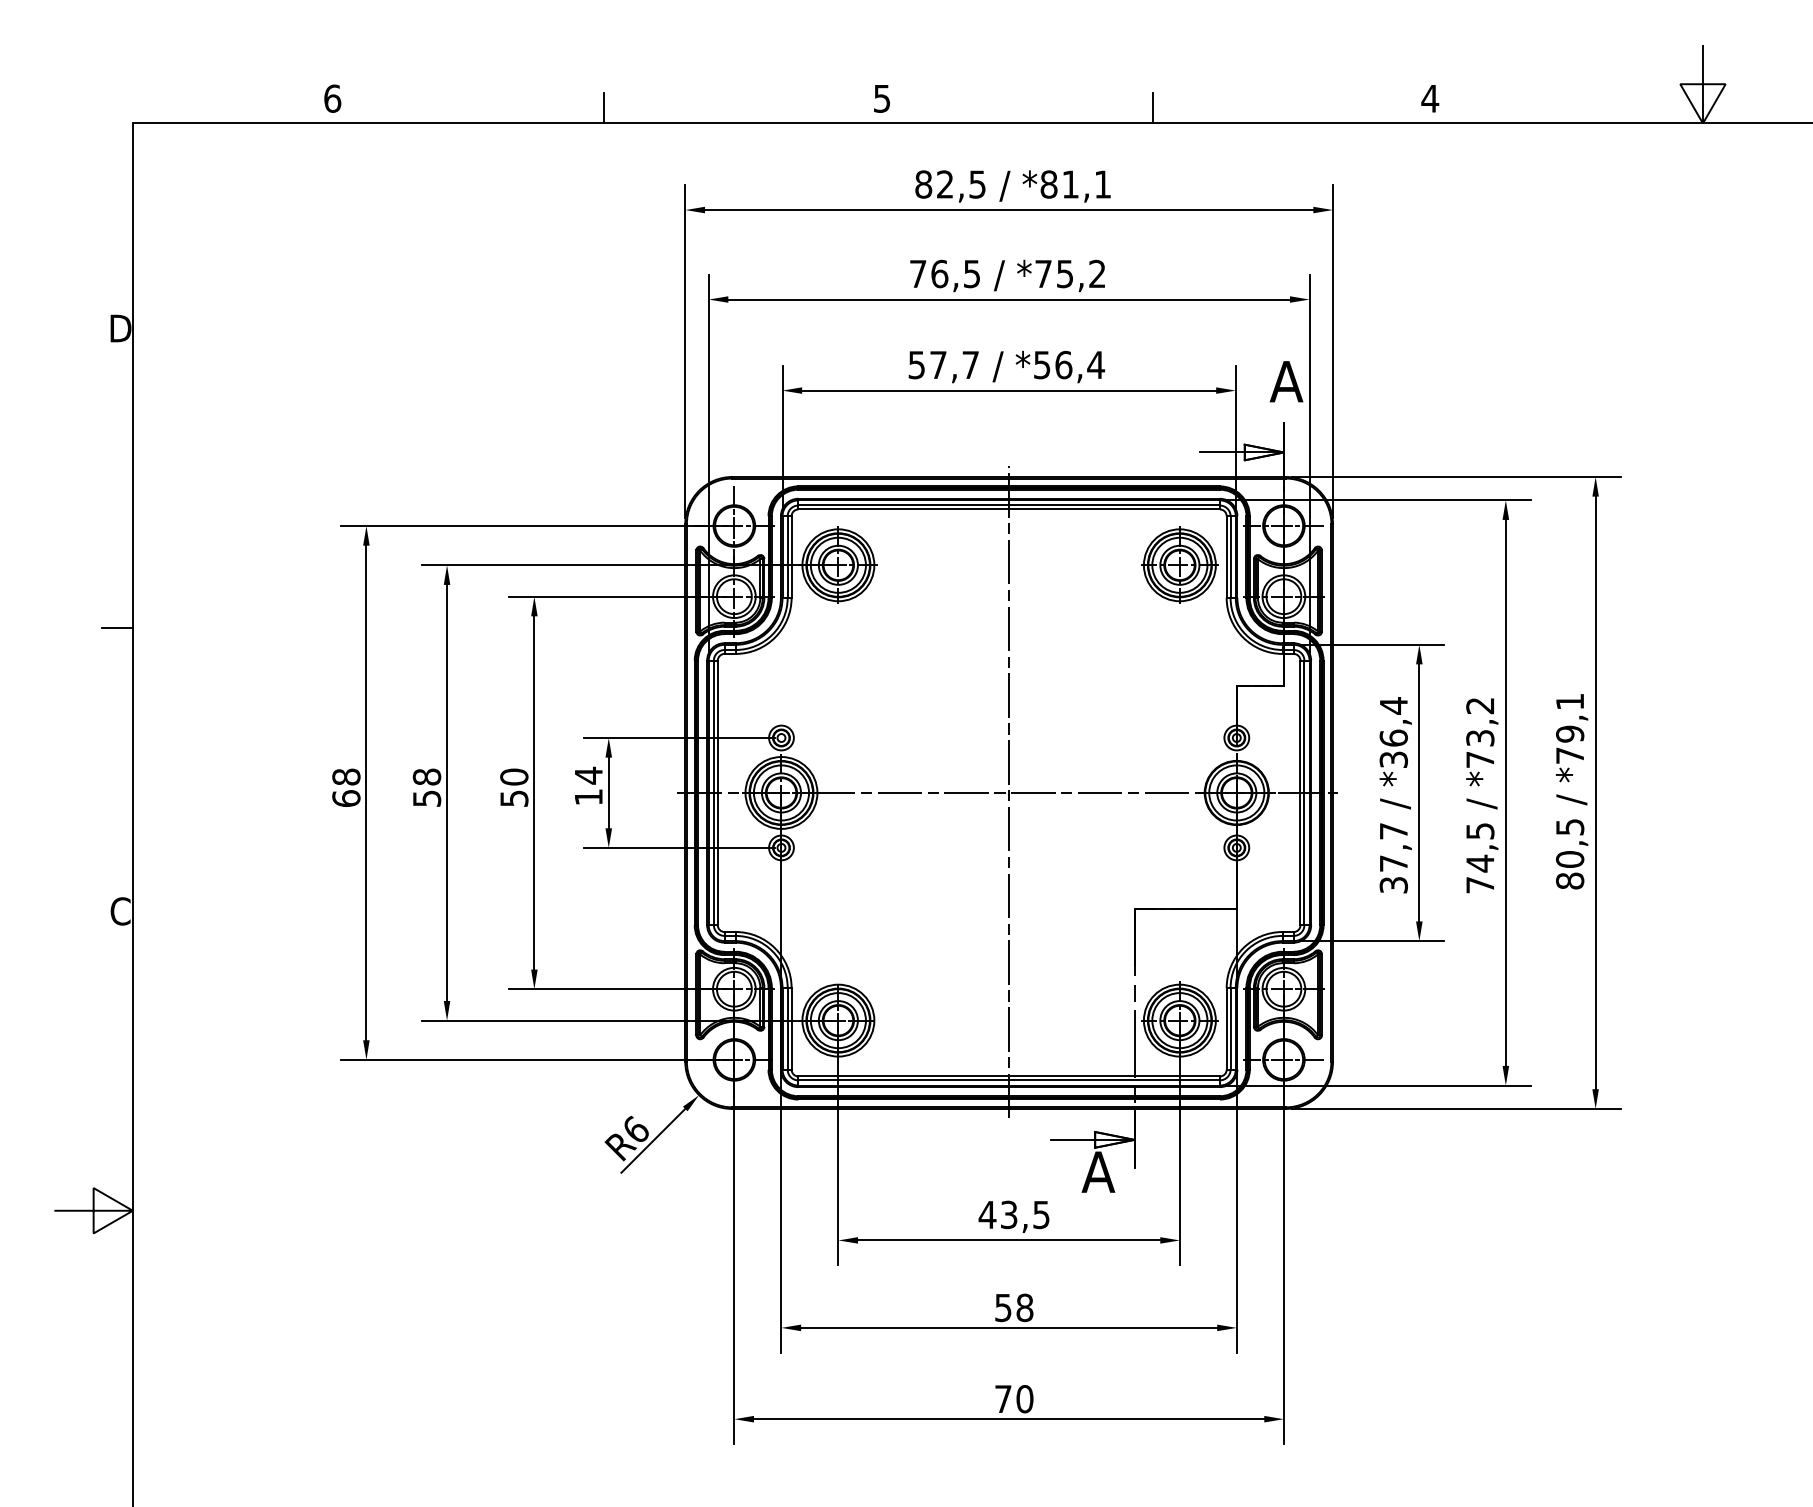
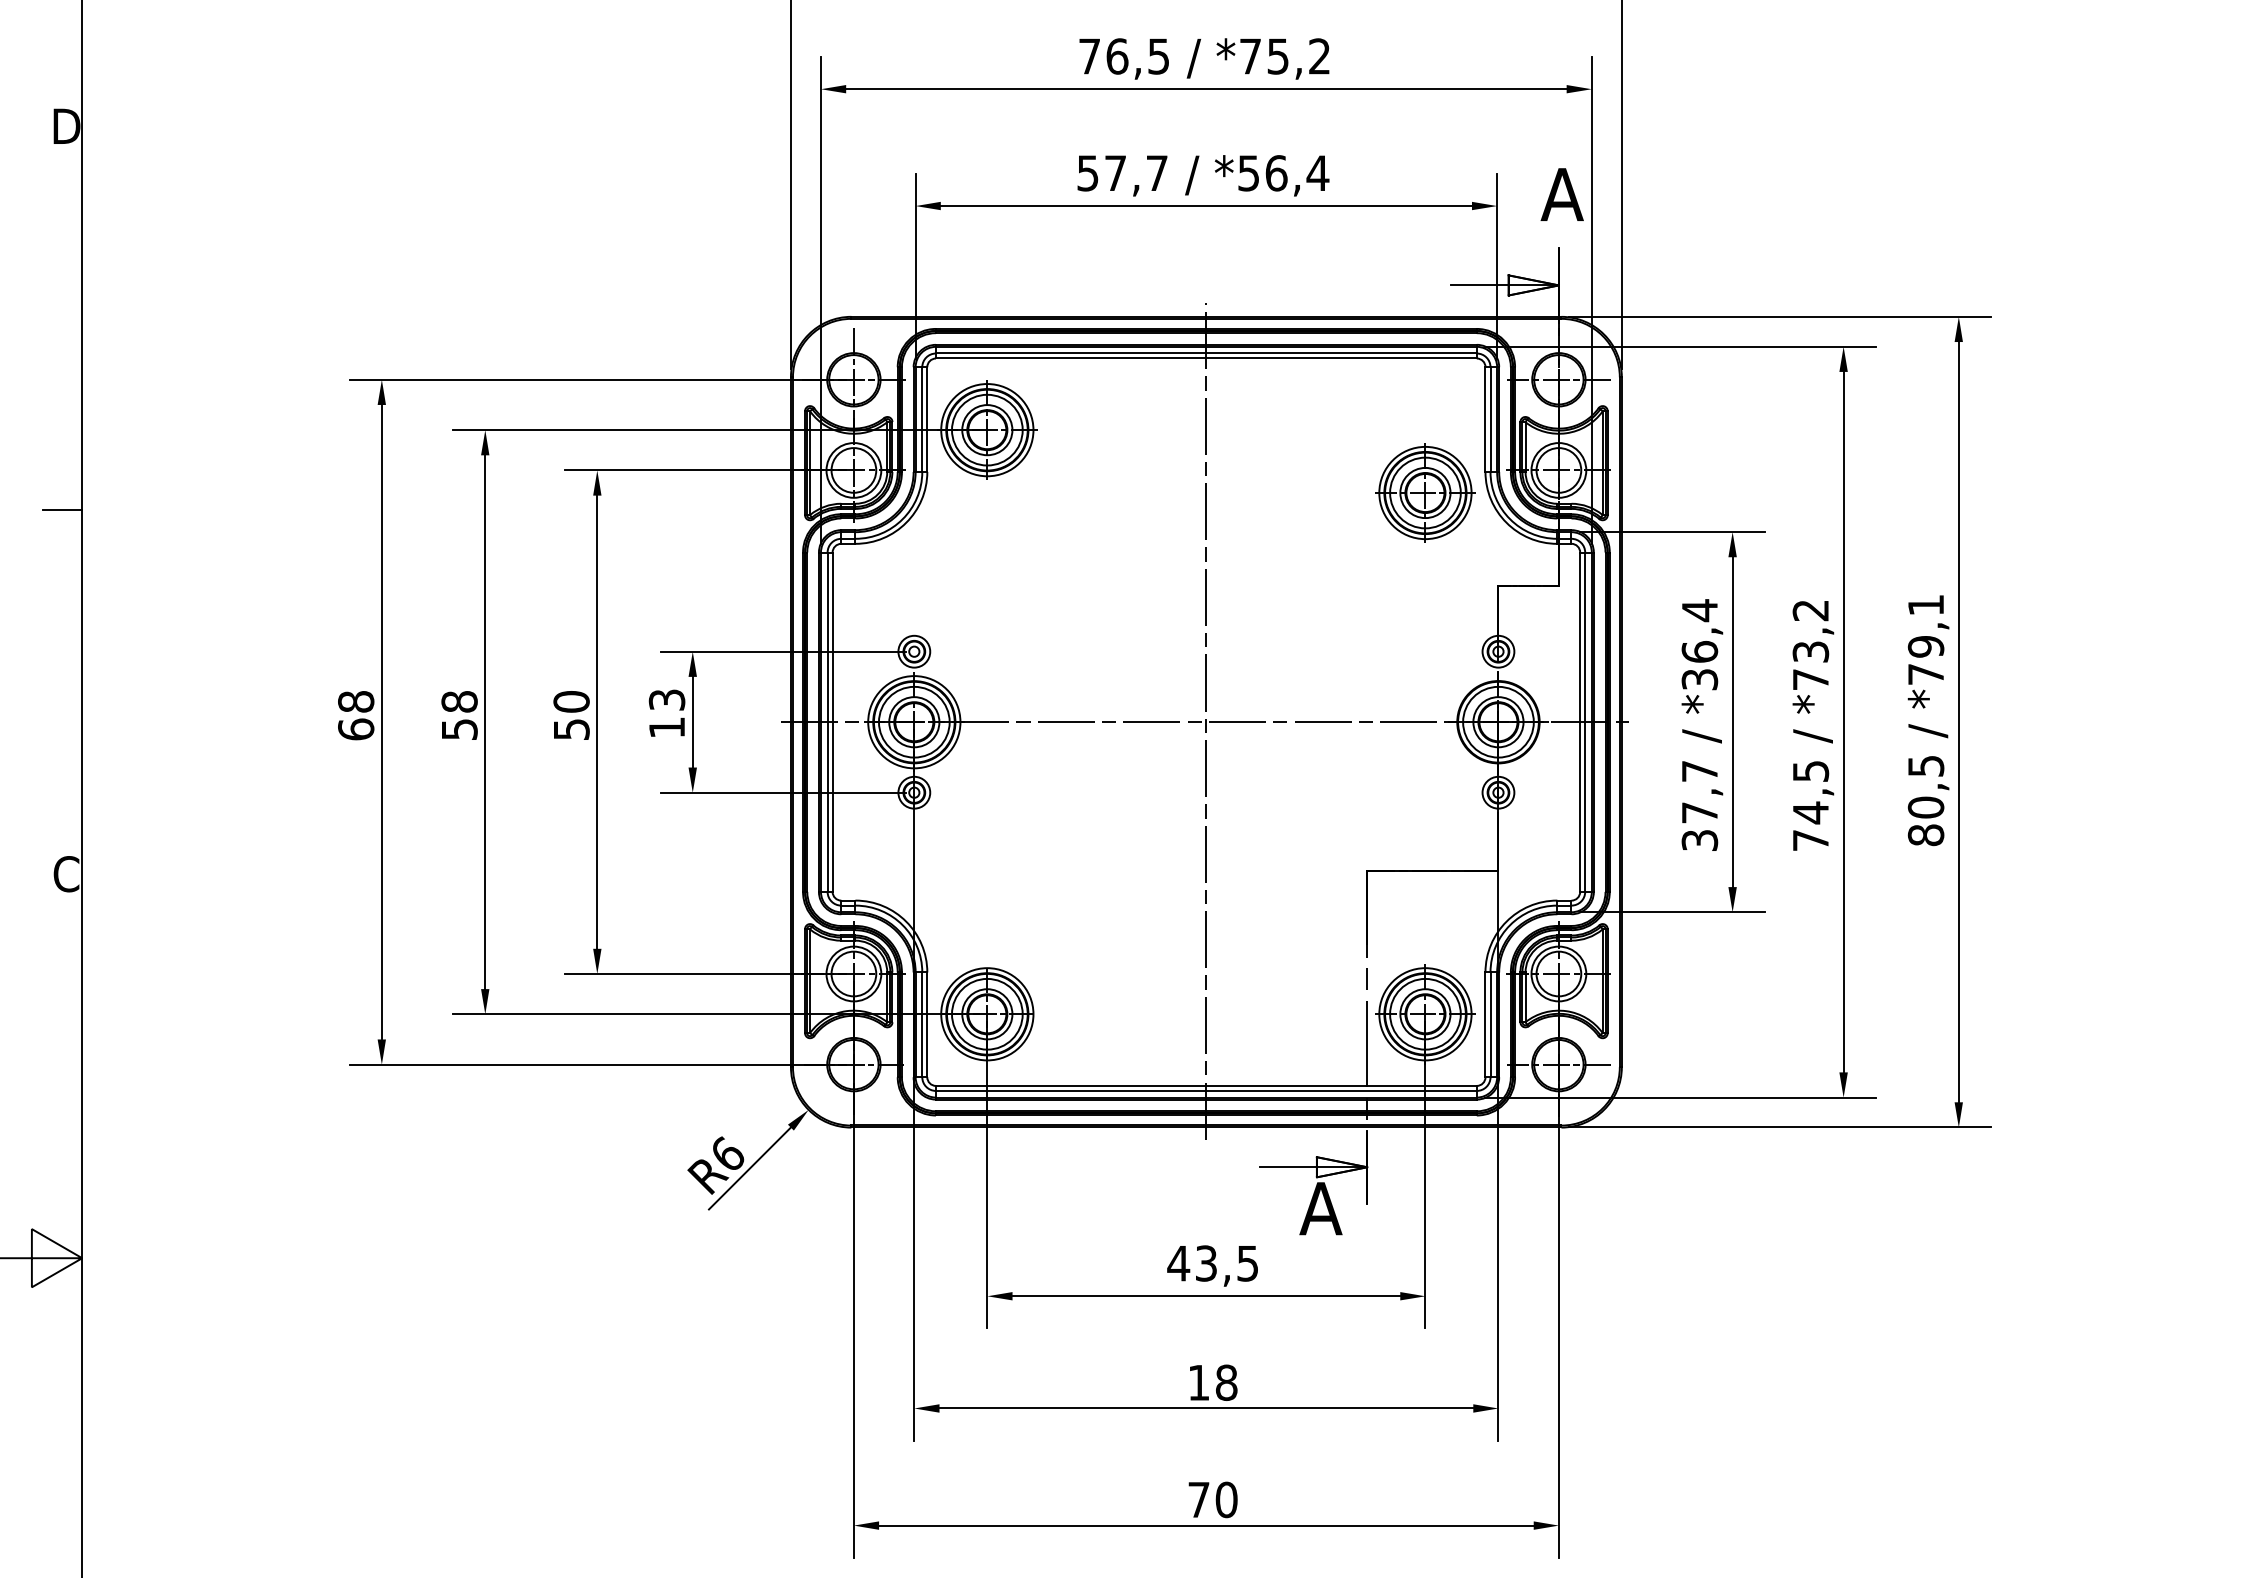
part: (1179, 564) -> (1424, 491), moved
text: (588, 775) -> (666, 699), 14 -> 13
text: (1003, 1308) -> (1199, 1383), 58 -> 18

